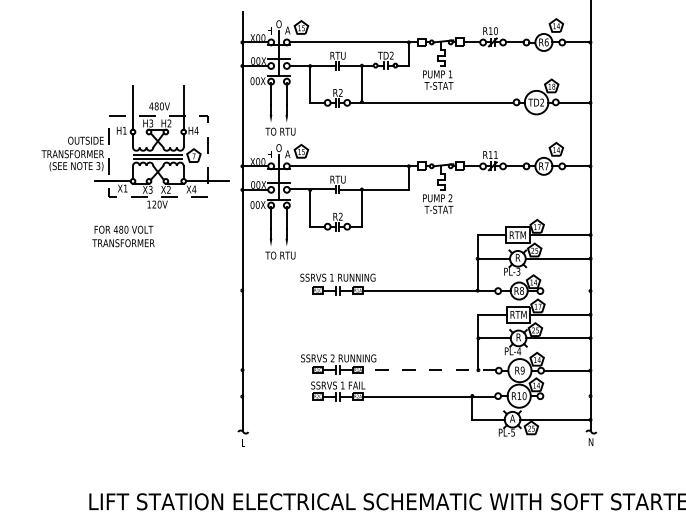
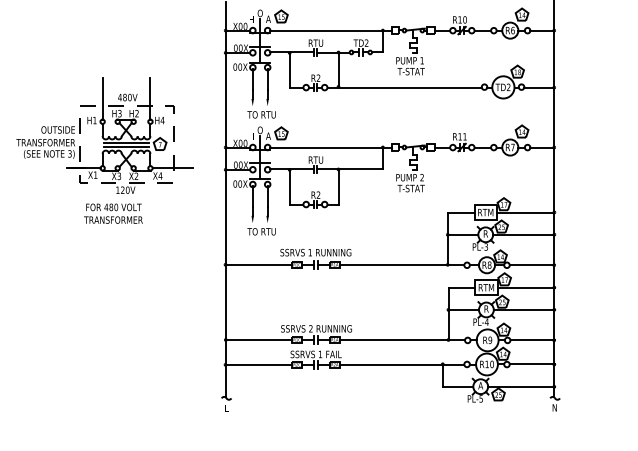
part: (135, 146) -> (104, 135), moved
line: (277, 290) -> (258, 264), added
line: (566, 291) -> (531, 265), added
line: (277, 370) -> (258, 340), added
line: (429, 370) -> (402, 340), dashed -> solid
line: (277, 396) -> (258, 364), added
line: (567, 396) -> (532, 364), added

